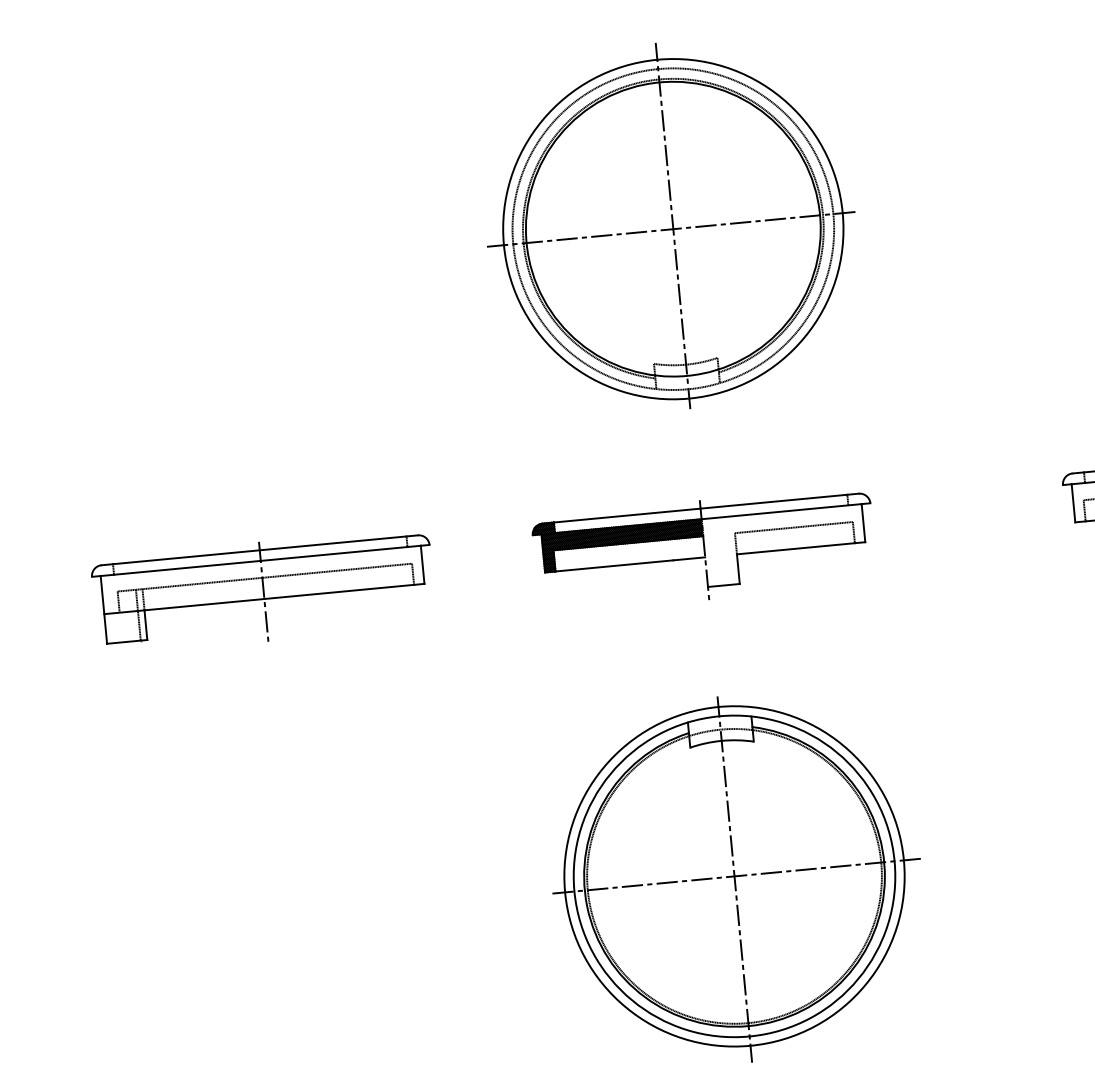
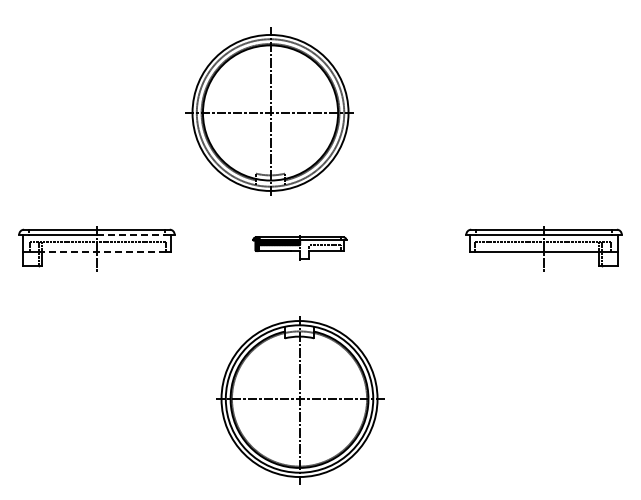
part: (670, 226) -> (269, 111), moved
part: (703, 549) -> (299, 248), size x0.6
line: (333, 553) -> (130, 234), solid -> dashed
line: (278, 598) -> (103, 252), solid -> dashed

